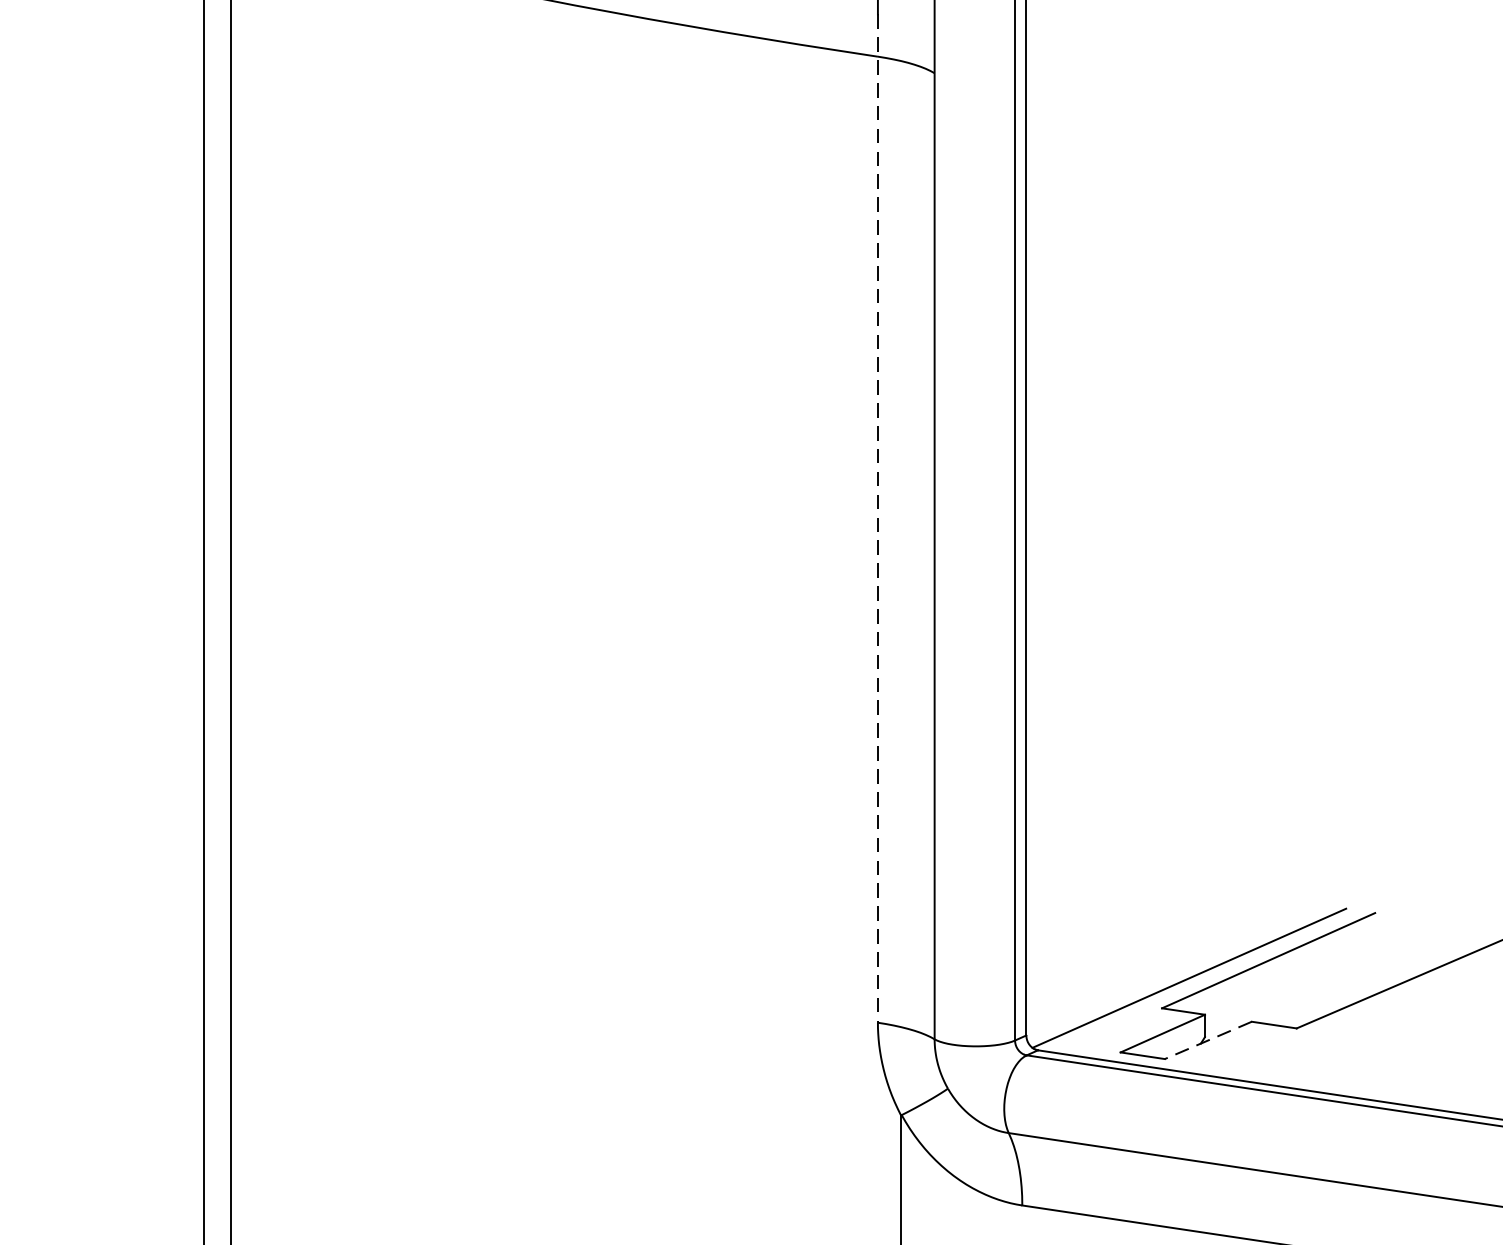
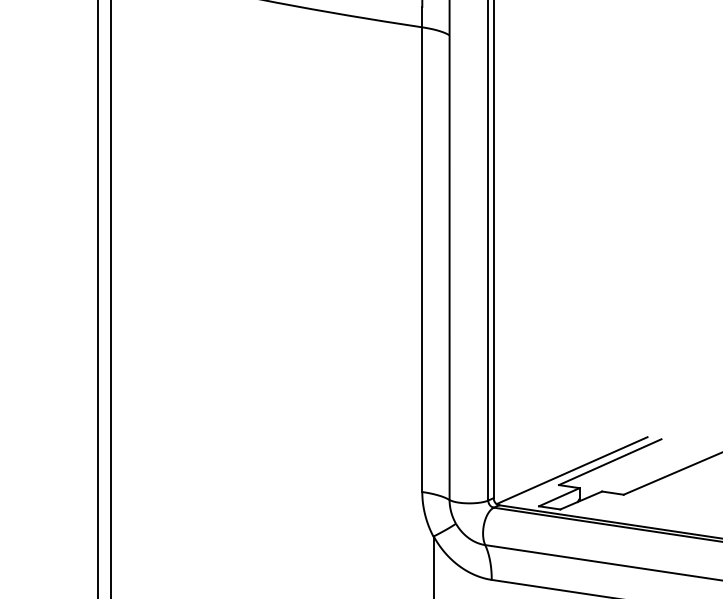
line: (878, 518) -> (422, 249), dashed -> solid
line: (1208, 1040) -> (581, 500), dashed -> solid

